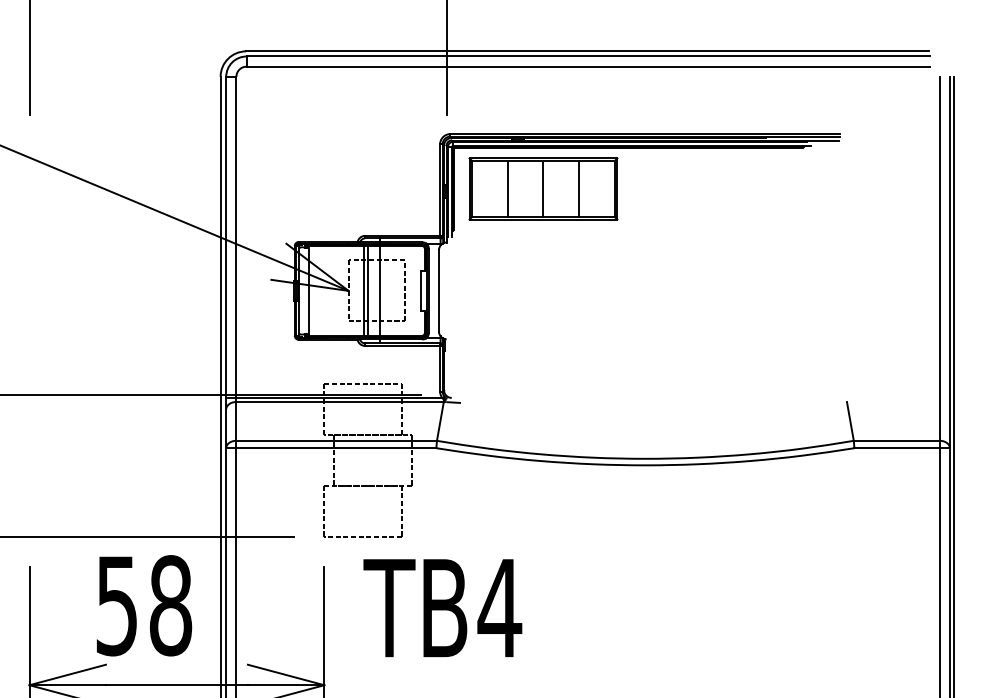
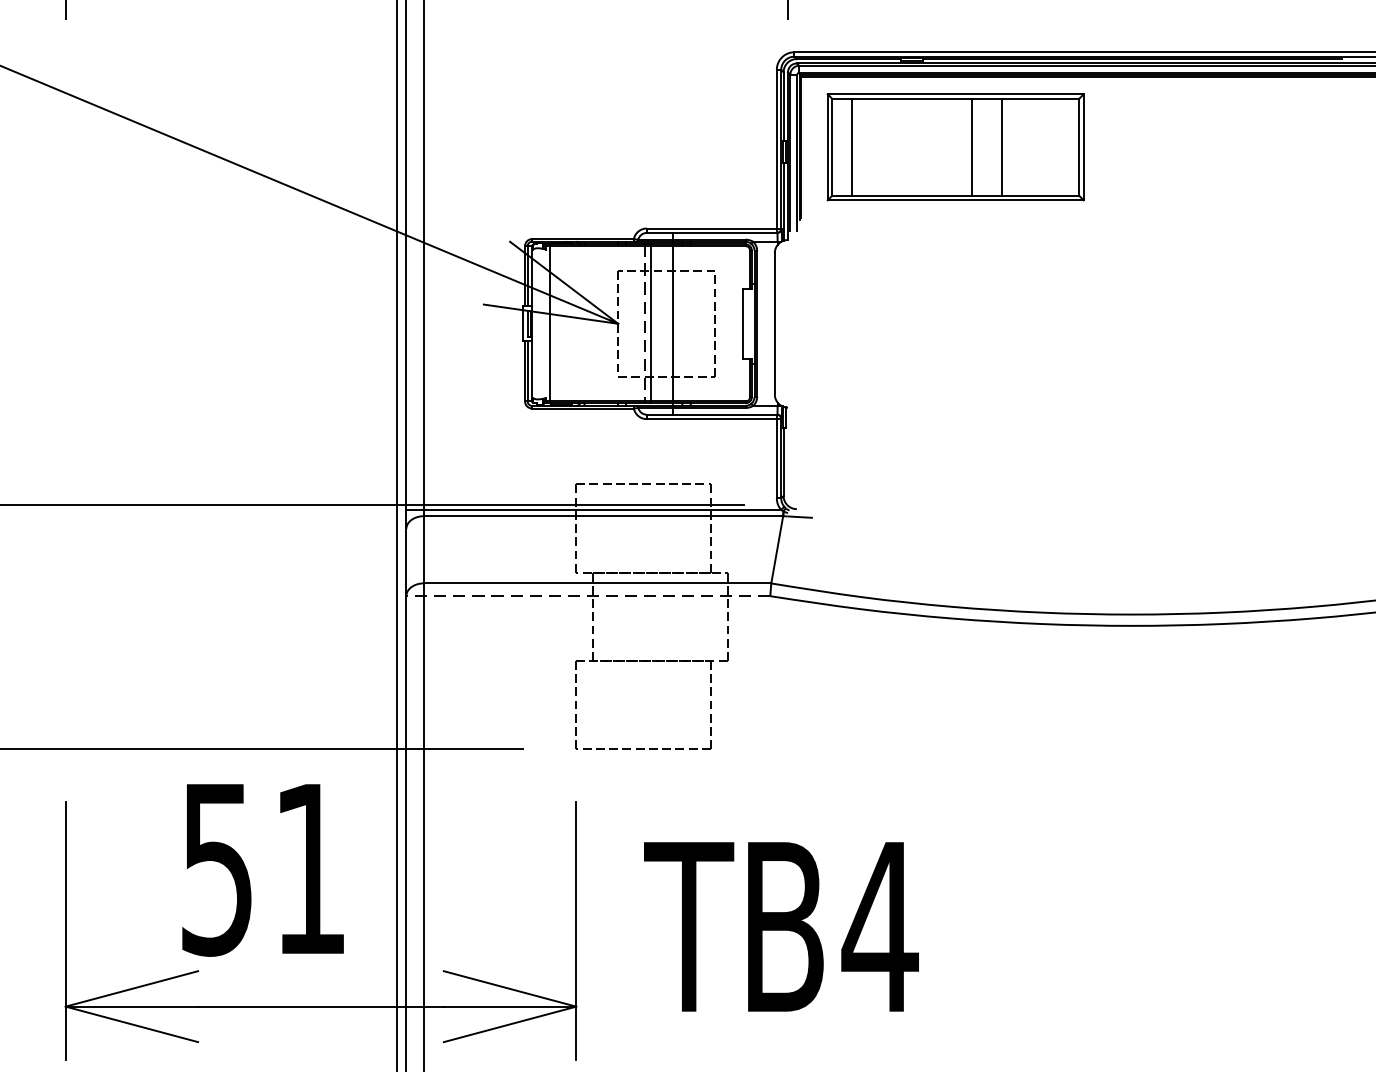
line: (507, 188) -> (851, 146), moved
line: (543, 188) -> (1002, 146), moved
line: (579, 188) -> (973, 146), moved
line: (363, 290) -> (644, 323), solid -> dashed
line: (330, 448) -> (586, 596), solid -> dashed
text: (170, 605) -> (309, 868), 58 -> 51
text: (442, 608) -> (780, 927), moved

